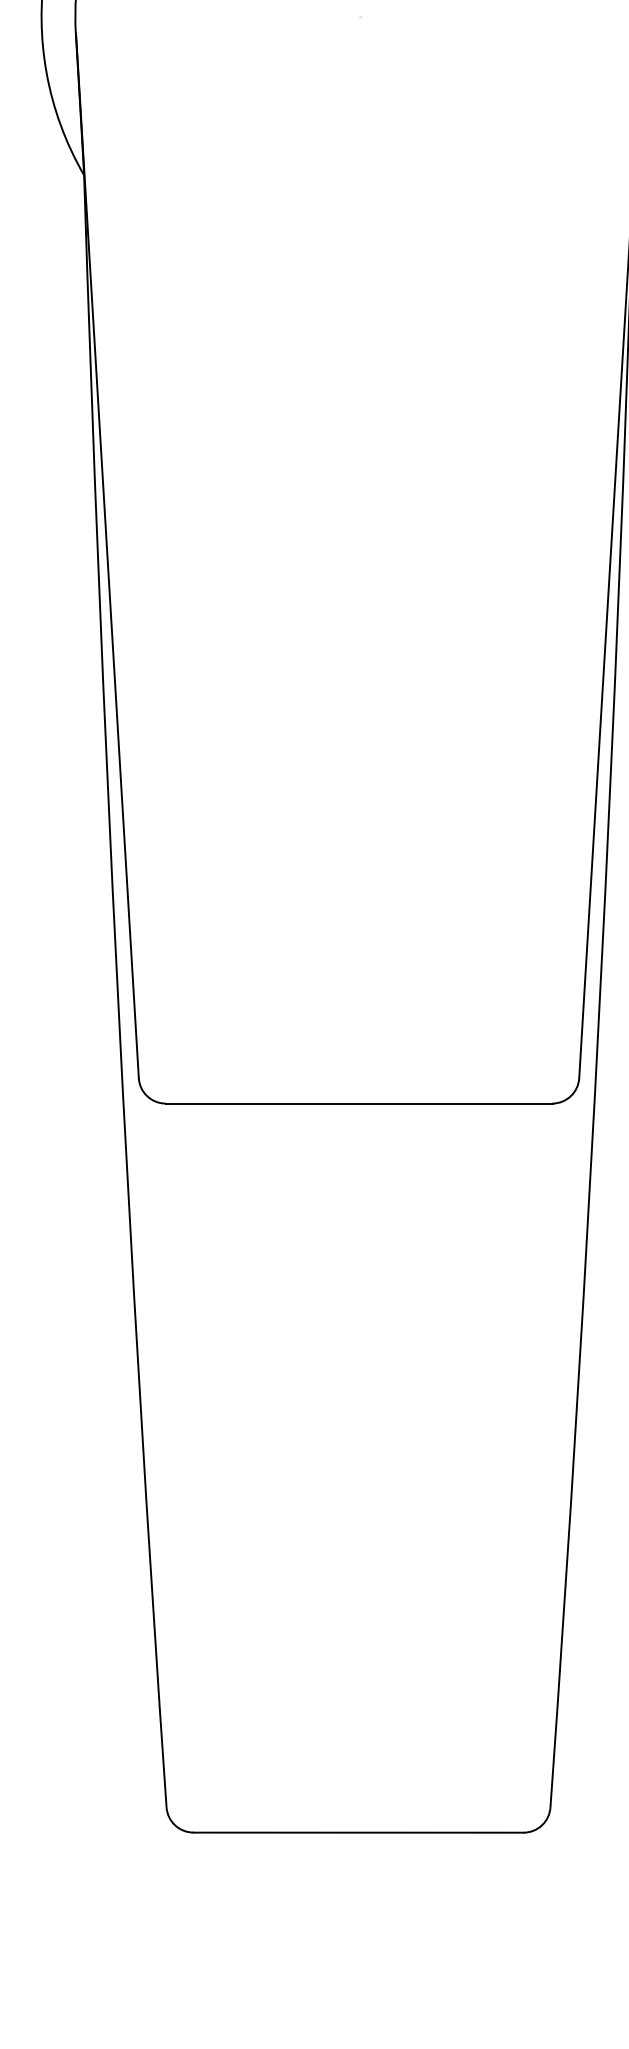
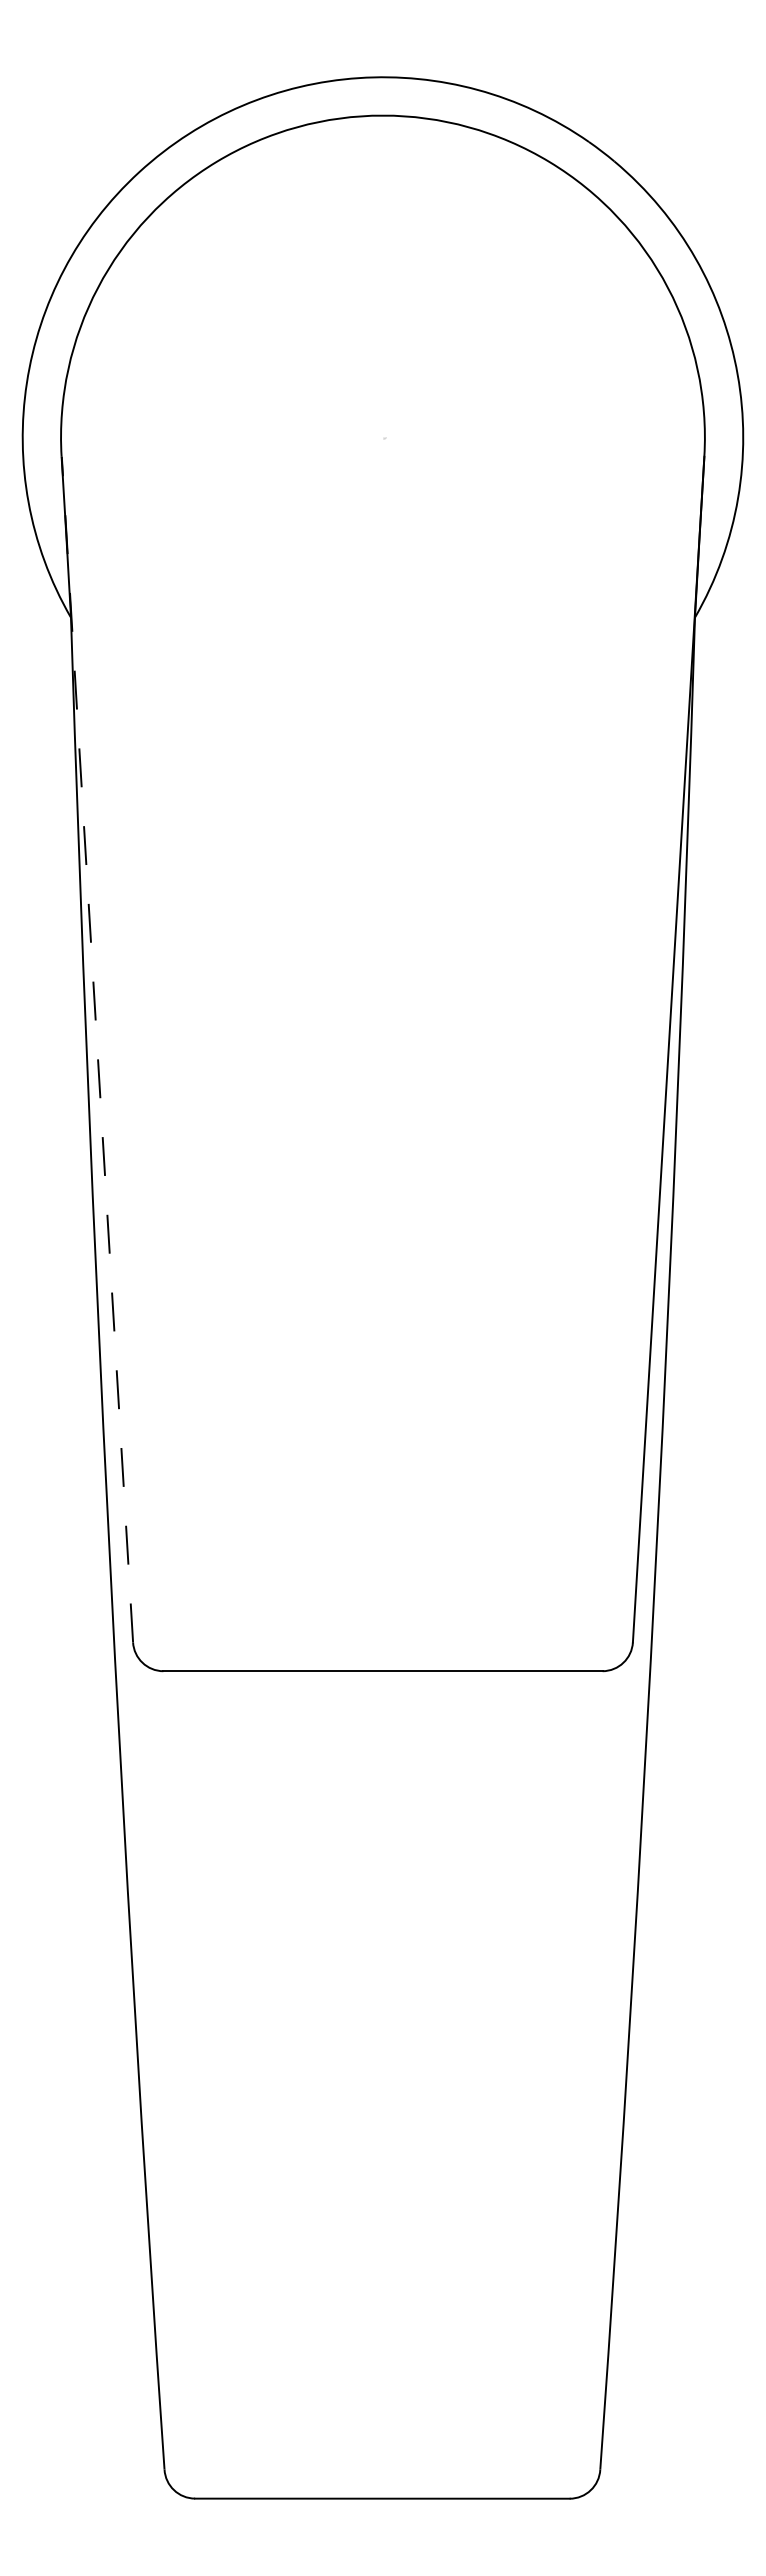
line: (107, 555) -> (97, 1049), solid -> dashed

